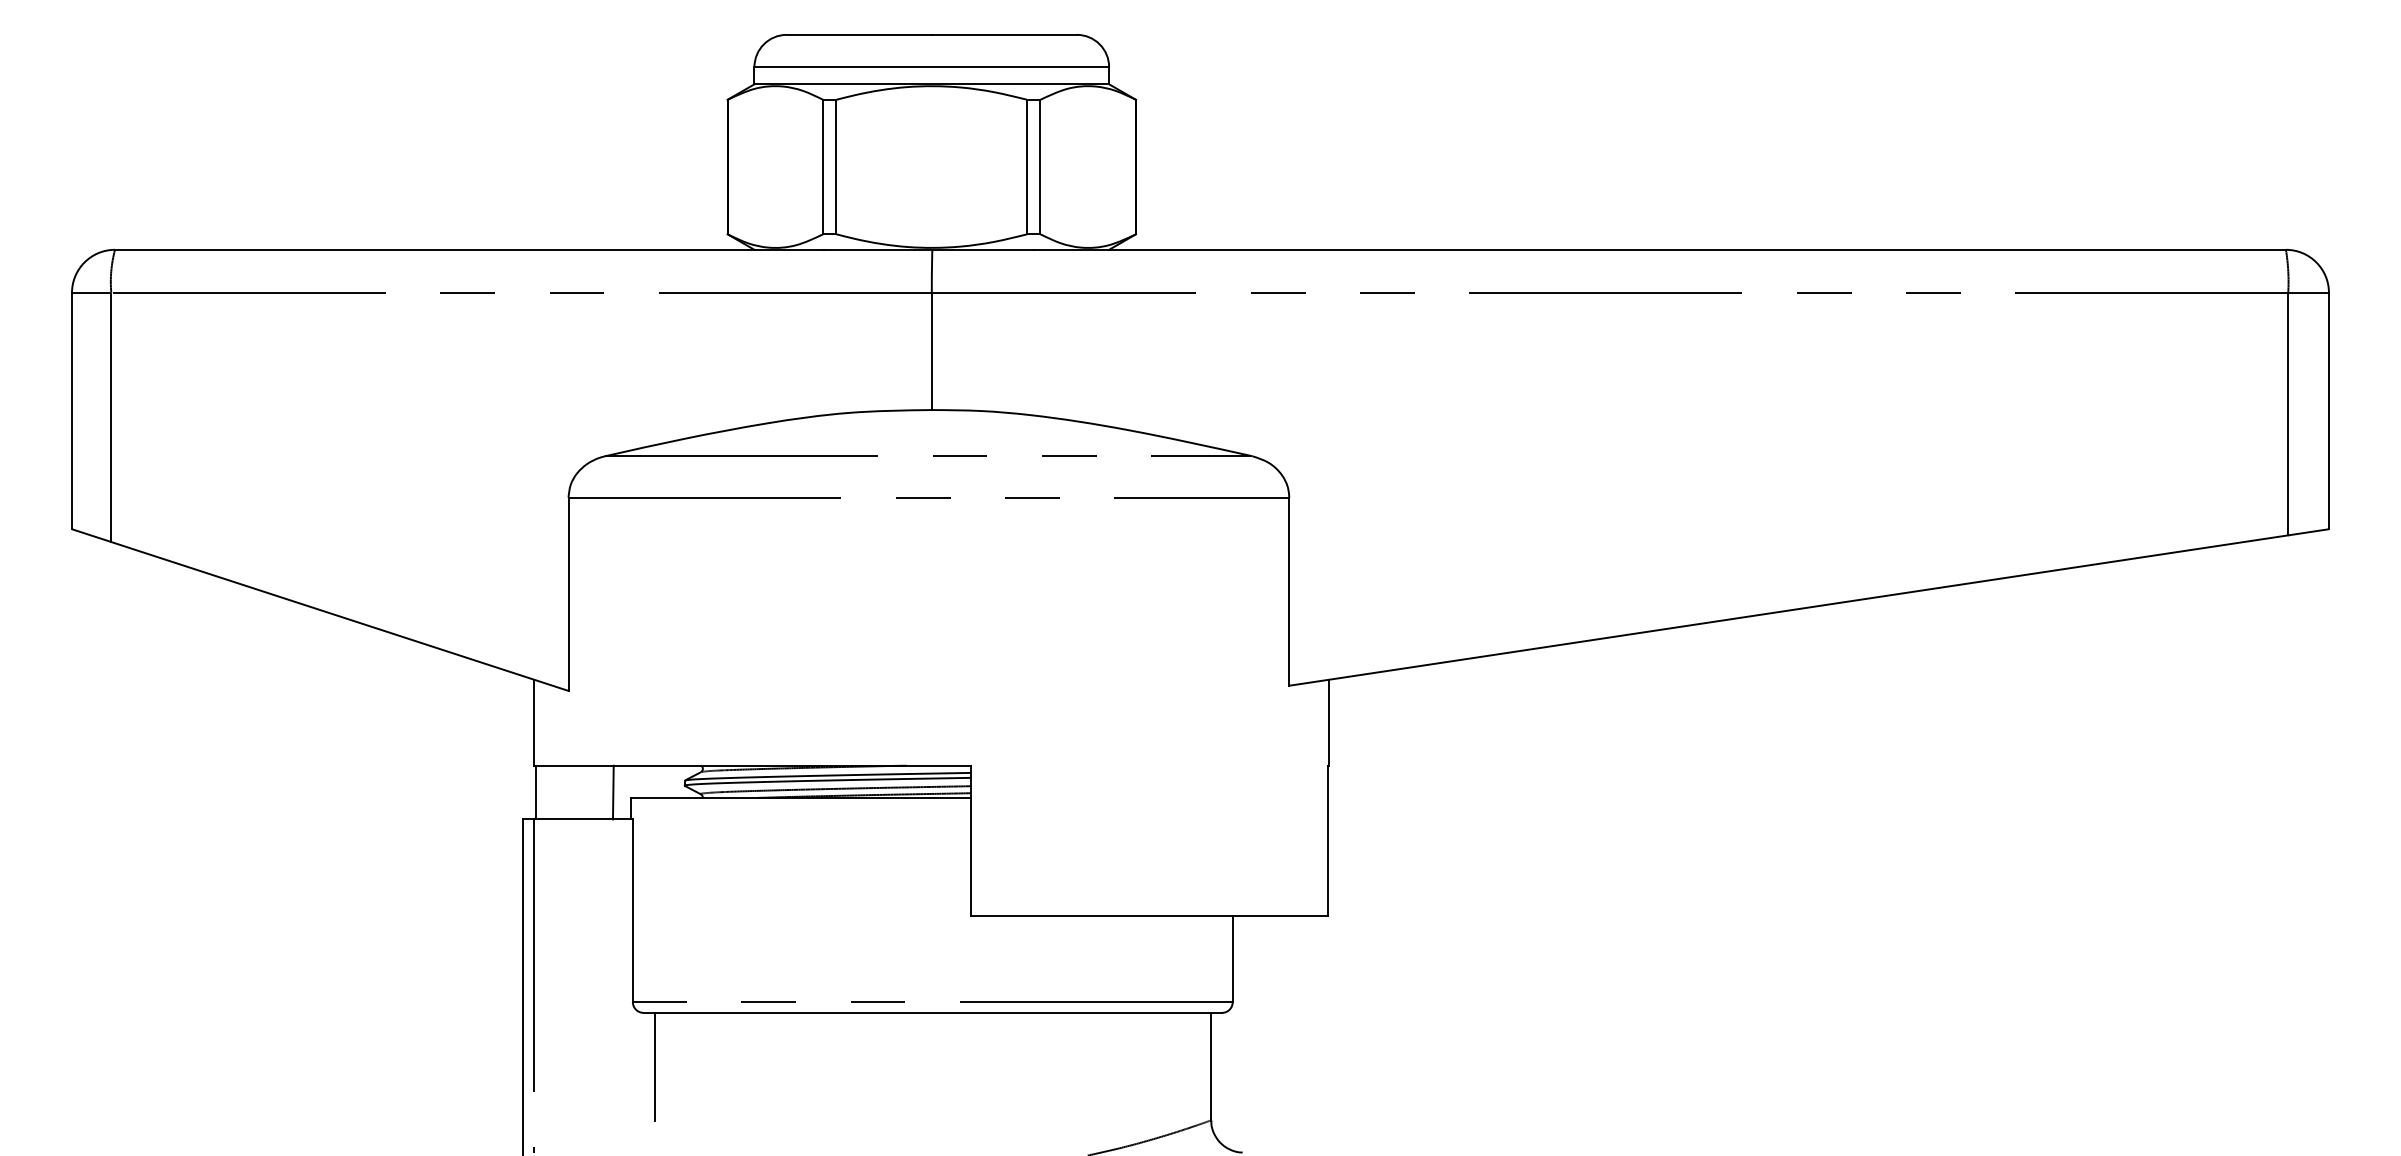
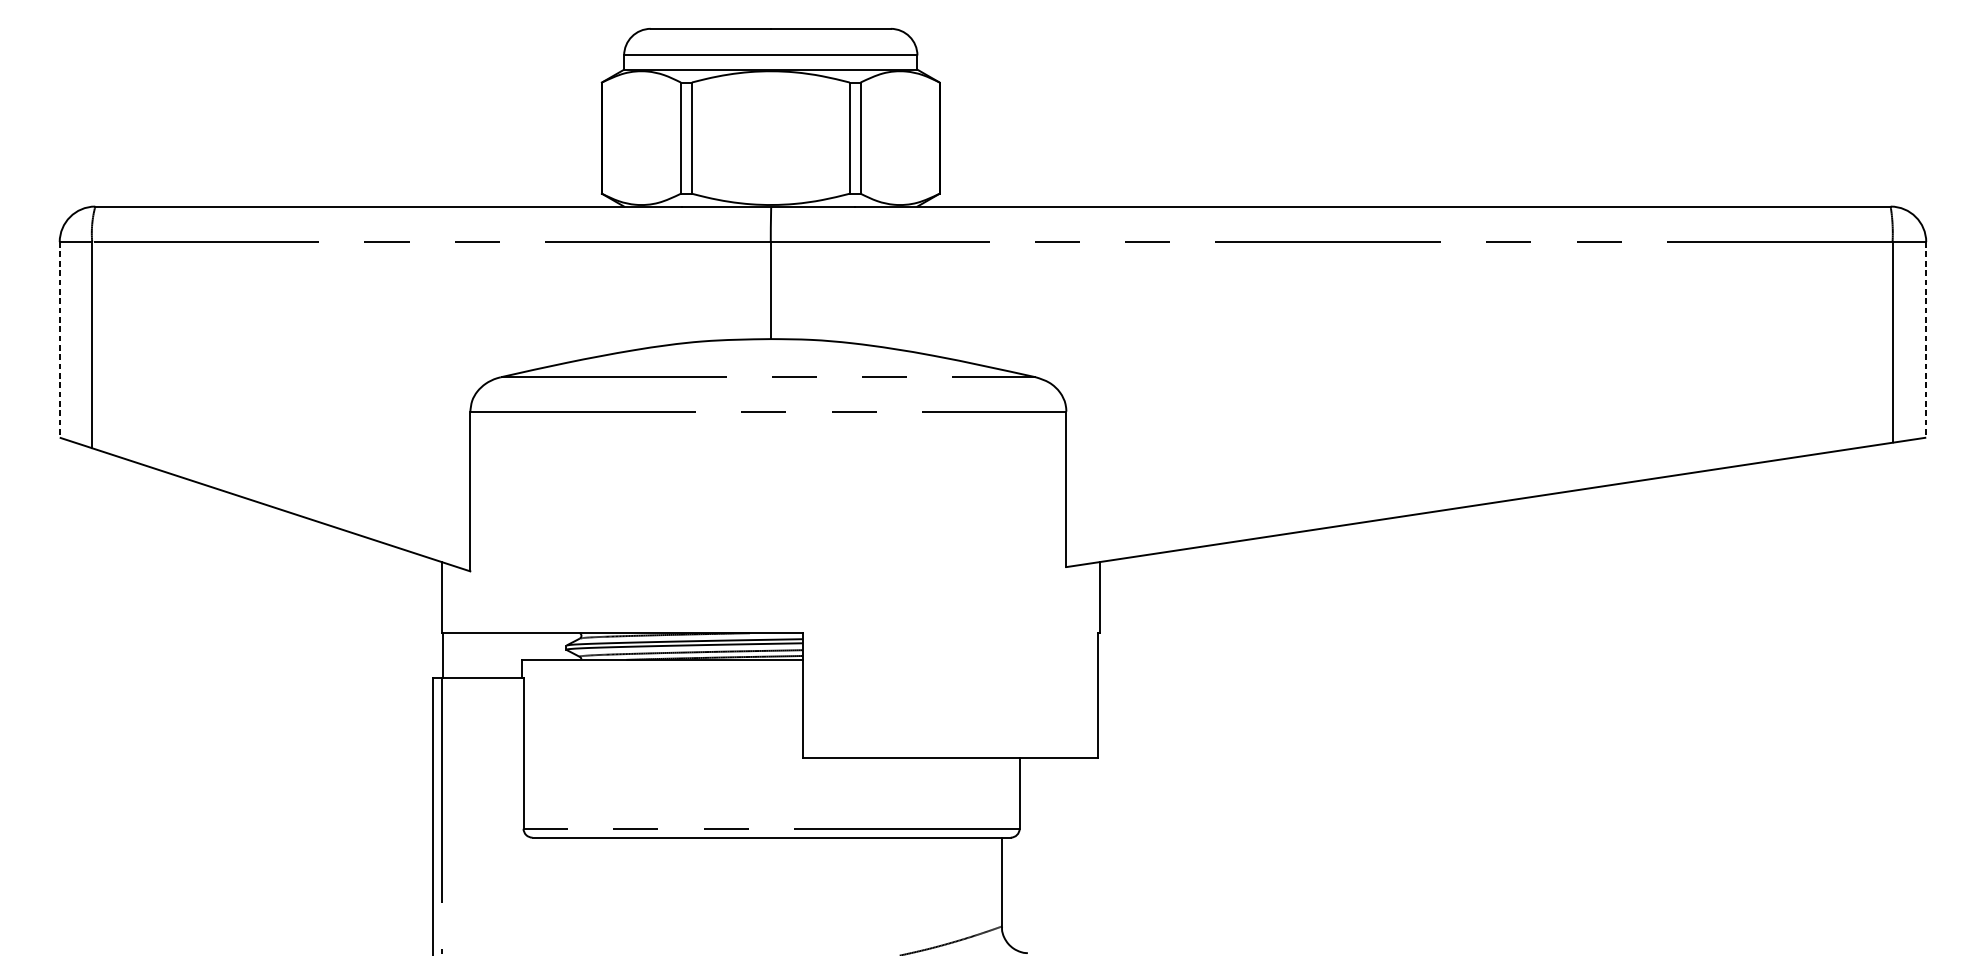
line: (72, 411) -> (60, 340), solid -> dashed
line: (2328, 411) -> (1925, 340), solid -> dashed
line: (612, 792) -> (506, 655), removed
line: (654, 1066) -> (541, 881), removed

